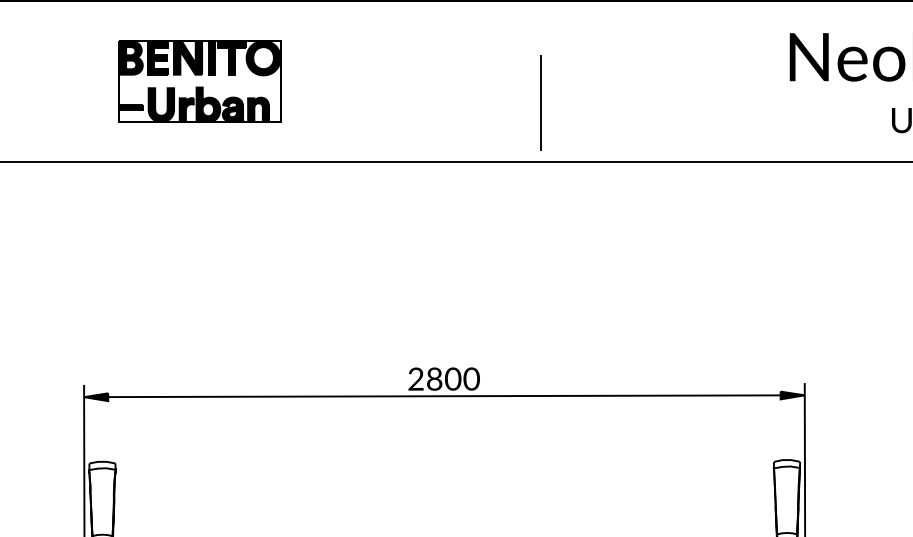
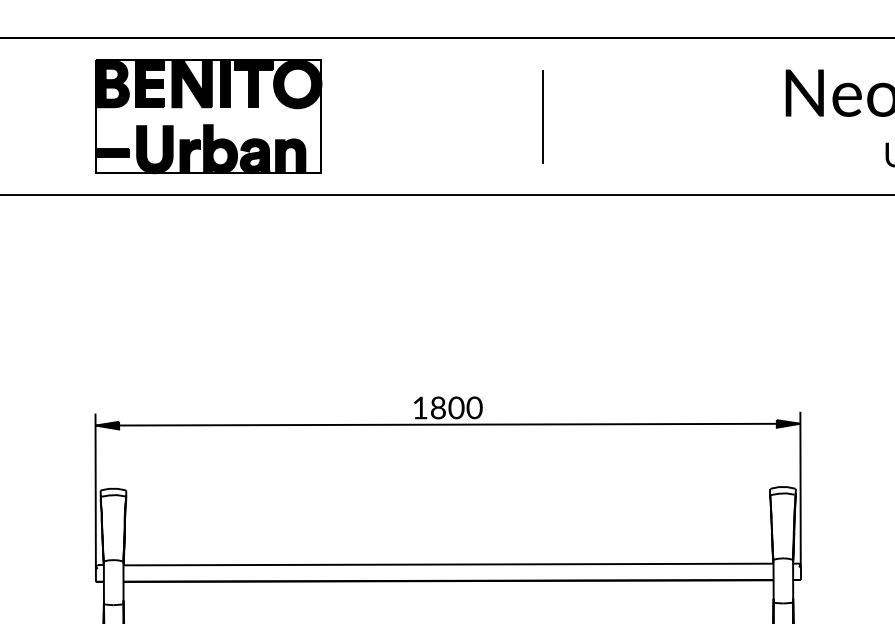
part: (199, 81) -> (208, 116), size x1.43
line: (541, 102) -> (542, 116), moved
text: (415, 378) -> (419, 407), 2800 -> 1800

